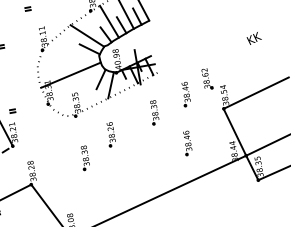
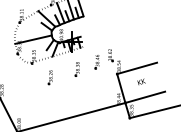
text: (253, 37) -> (141, 81), moved
part: (186, 144) -> (92, 90), removed
part: (83, 158) -> (32, 88), removed

